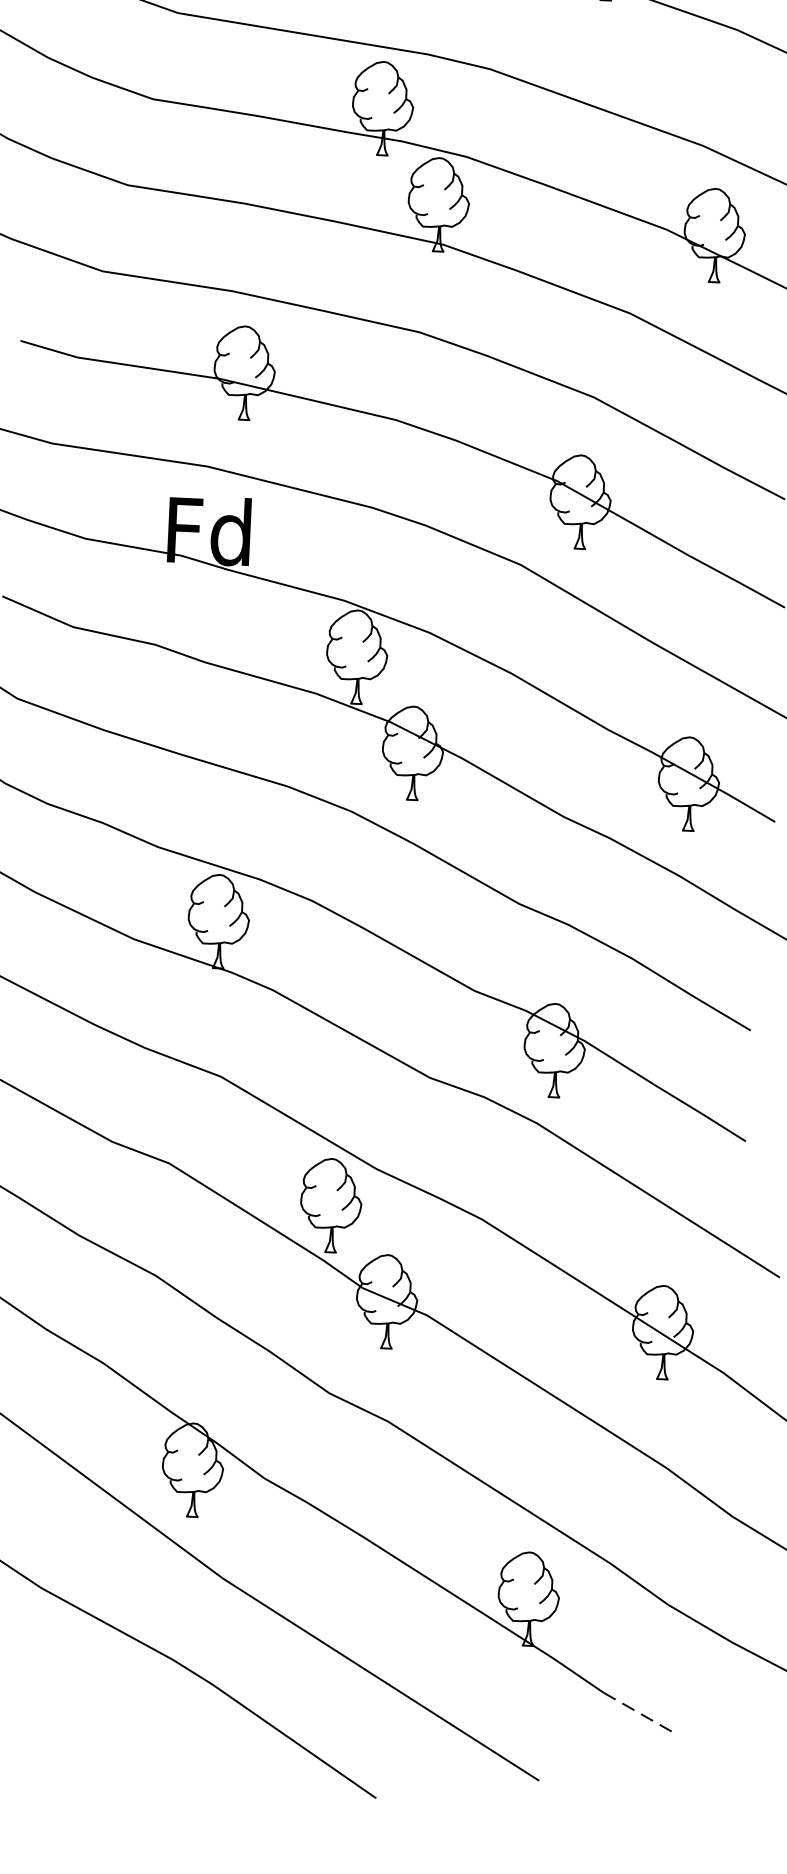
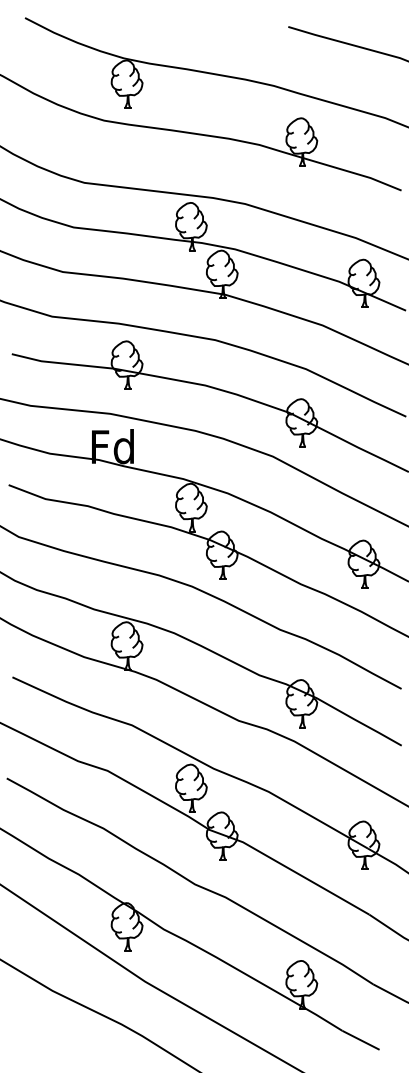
line: (640, 1713) -> (361, 1040), dashed -> solid

